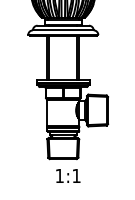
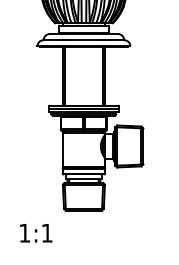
text: (68, 175) -> (36, 232), moved

